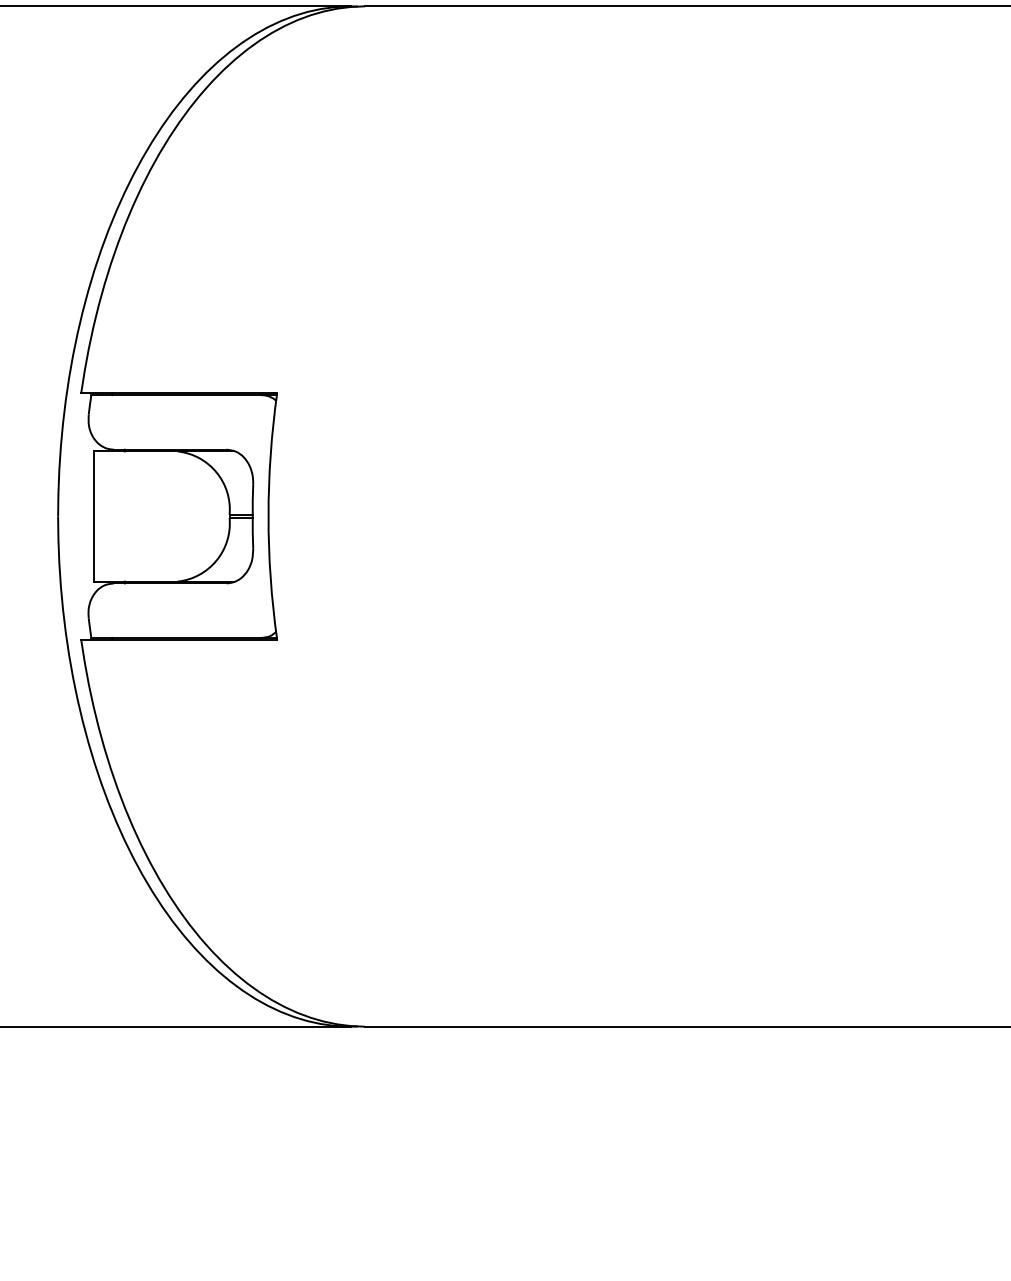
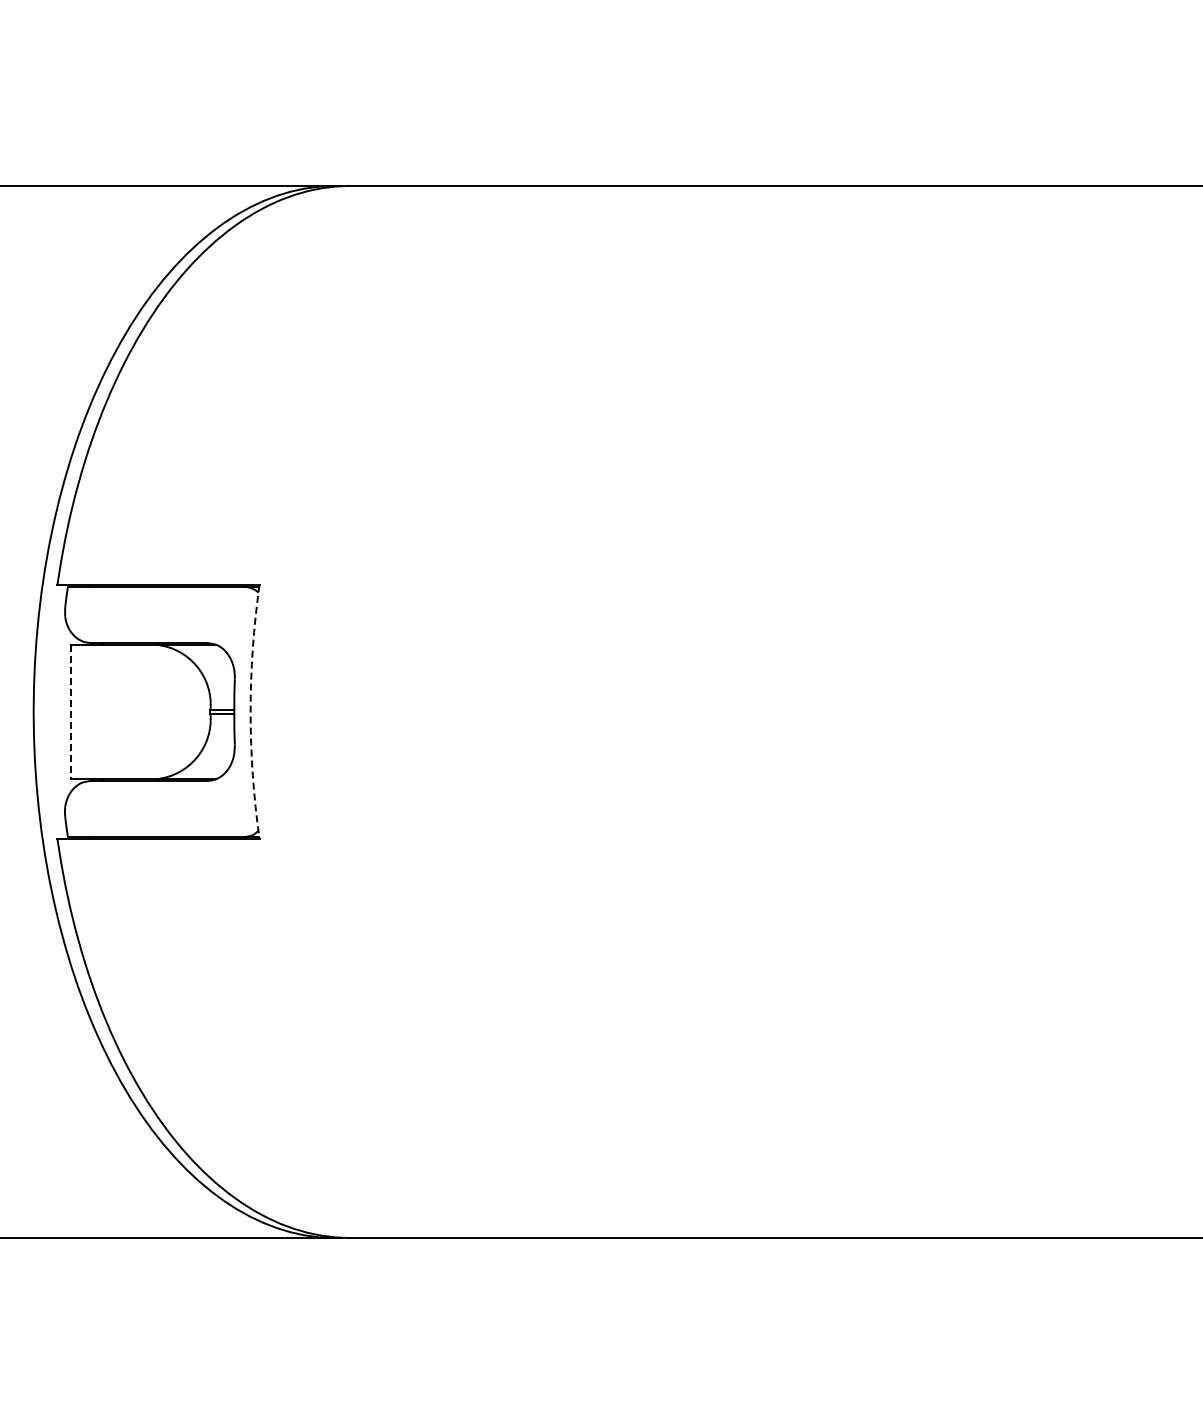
line: (93, 517) -> (70, 712), solid -> dashed
arc: (268, 517) -> (250, 712), solid -> dashed

